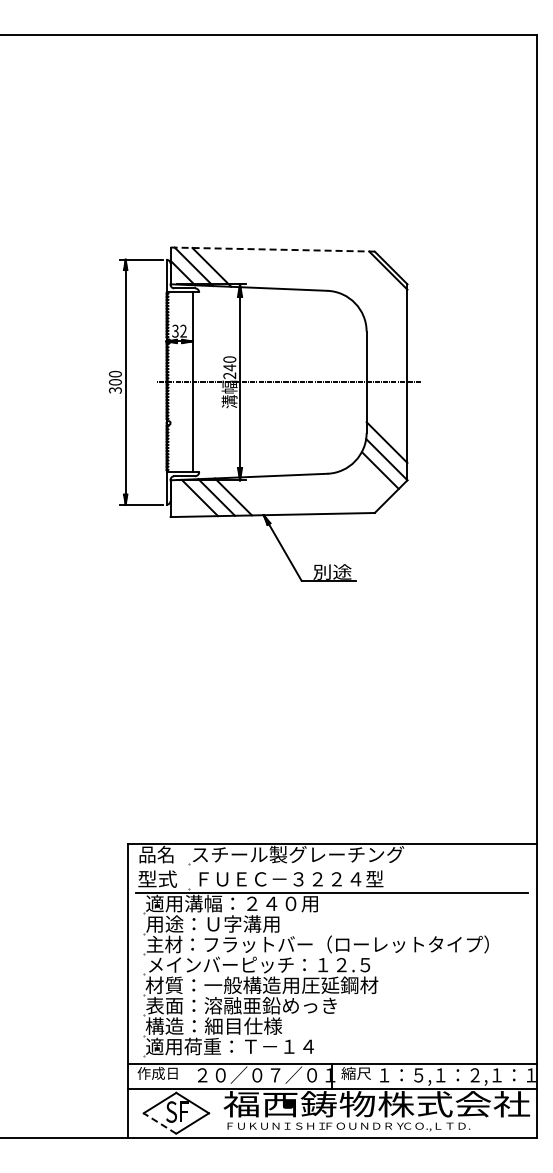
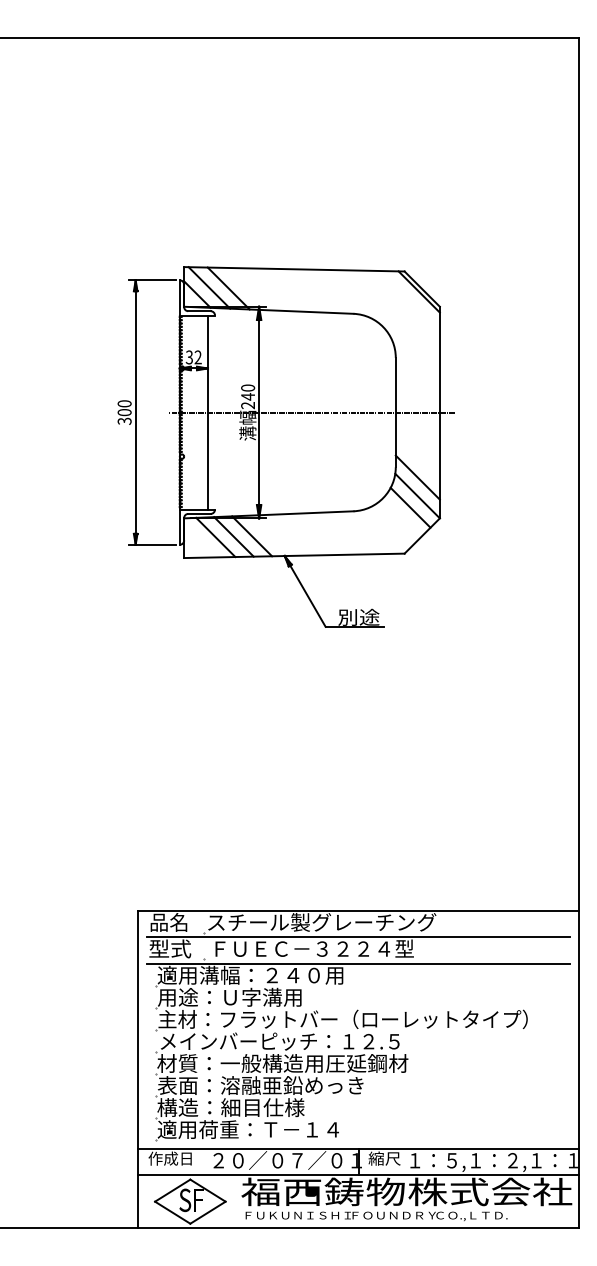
line: (273, 249) -> (295, 269), dashed -> solid
line: (332, 868) -> (358, 937), added
line: (159, 1123) -> (172, 1212), dashed -> solid

